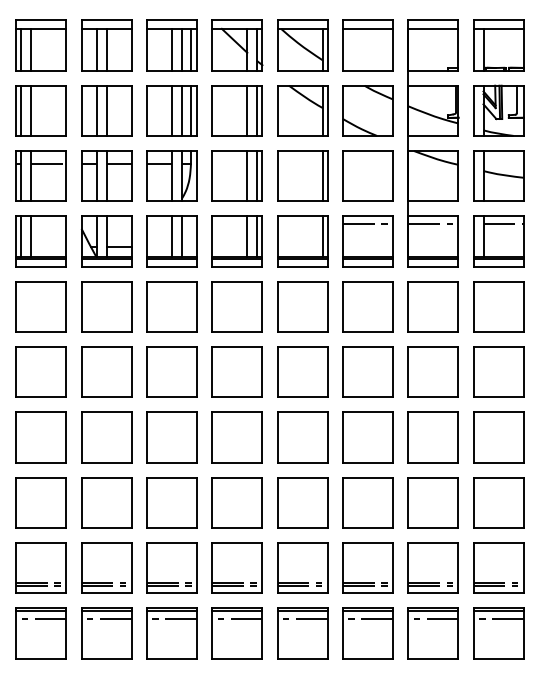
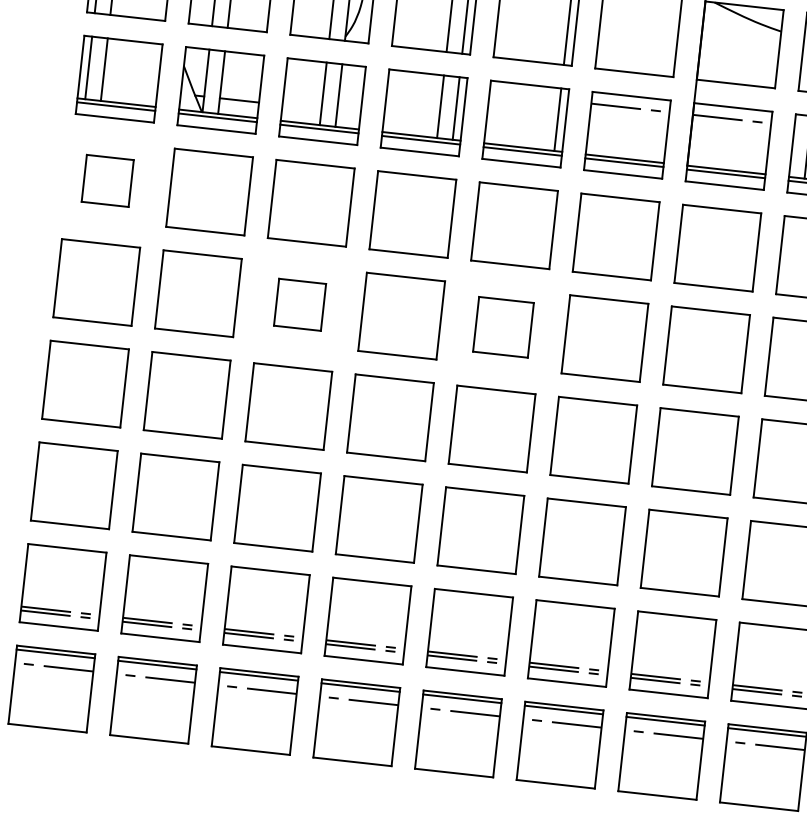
part: (40, 306) -> (106, 180), size x0.6
part: (171, 371) -> (299, 303), size x0.6
part: (302, 371) -> (503, 326), size x0.7

